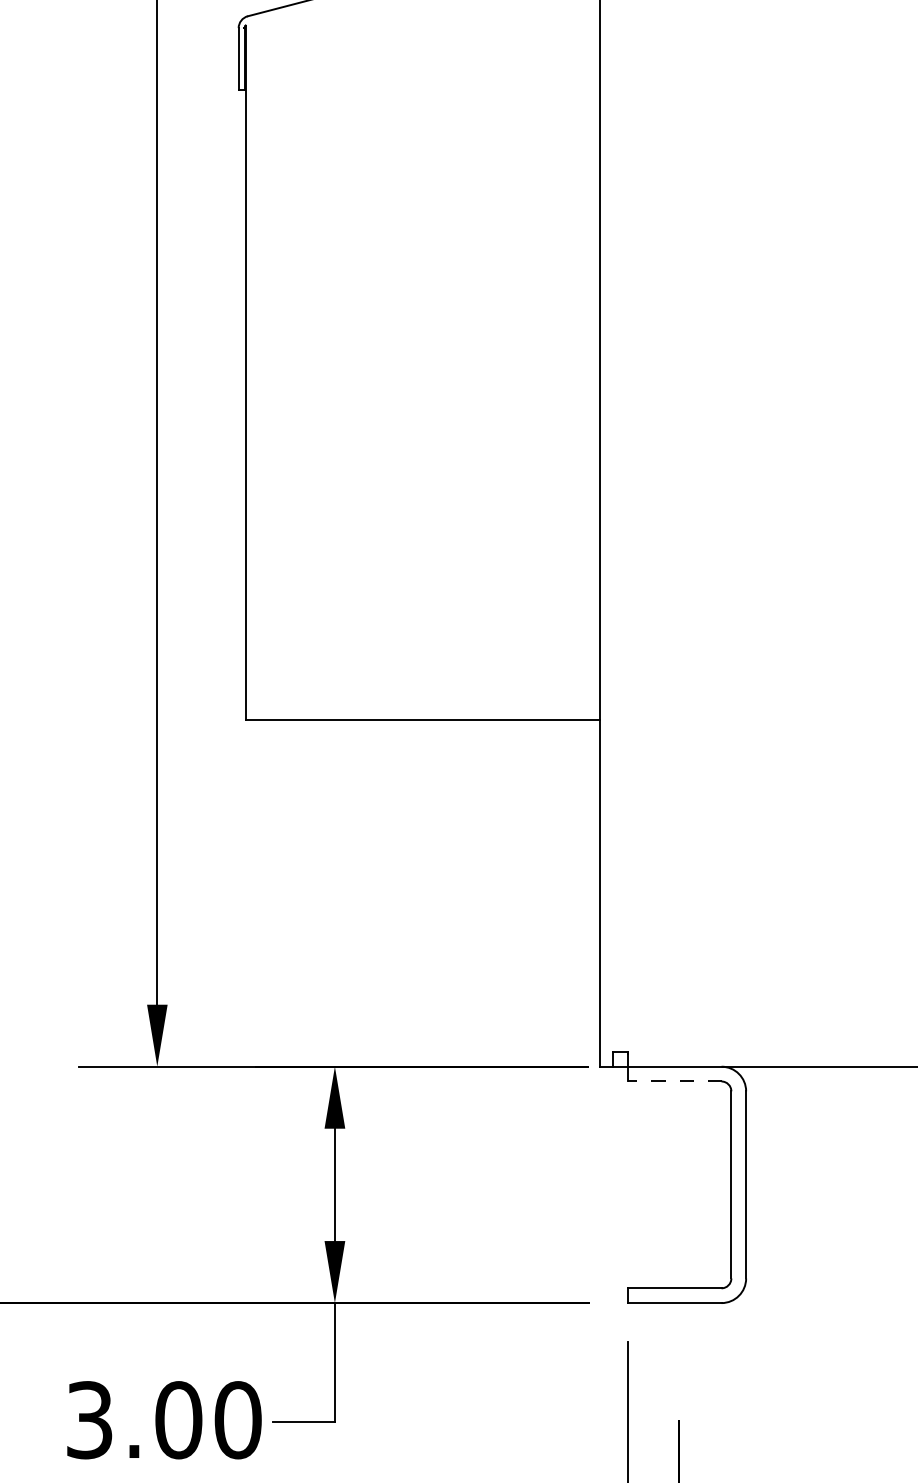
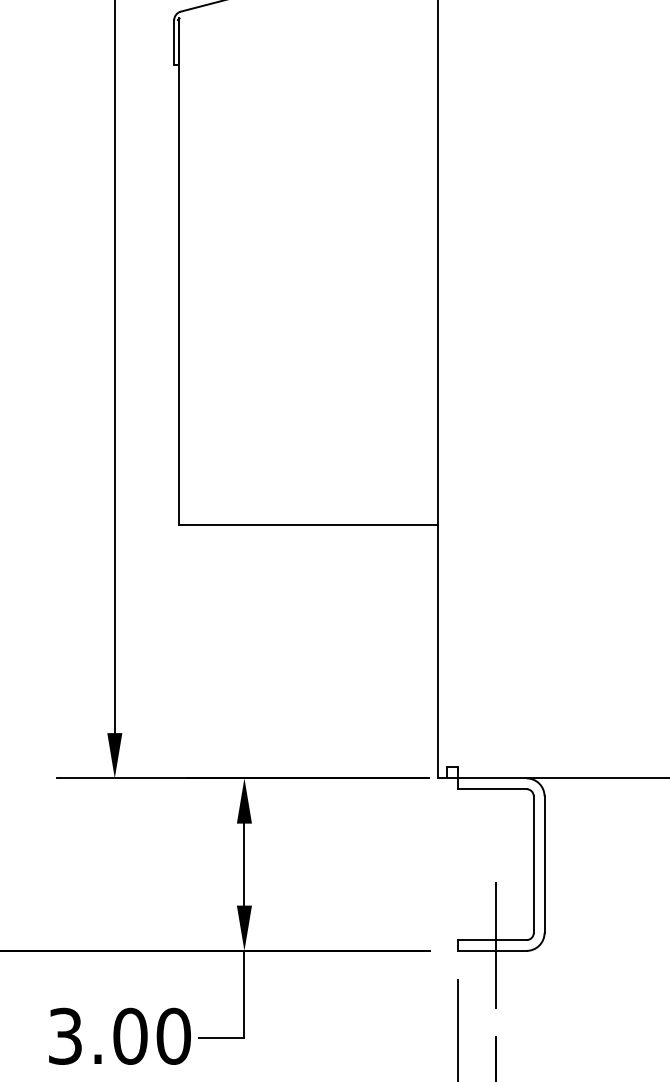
line: (674, 1081) -> (492, 789), dashed -> solid
line: (679, 1295) -> (495, 945), added

